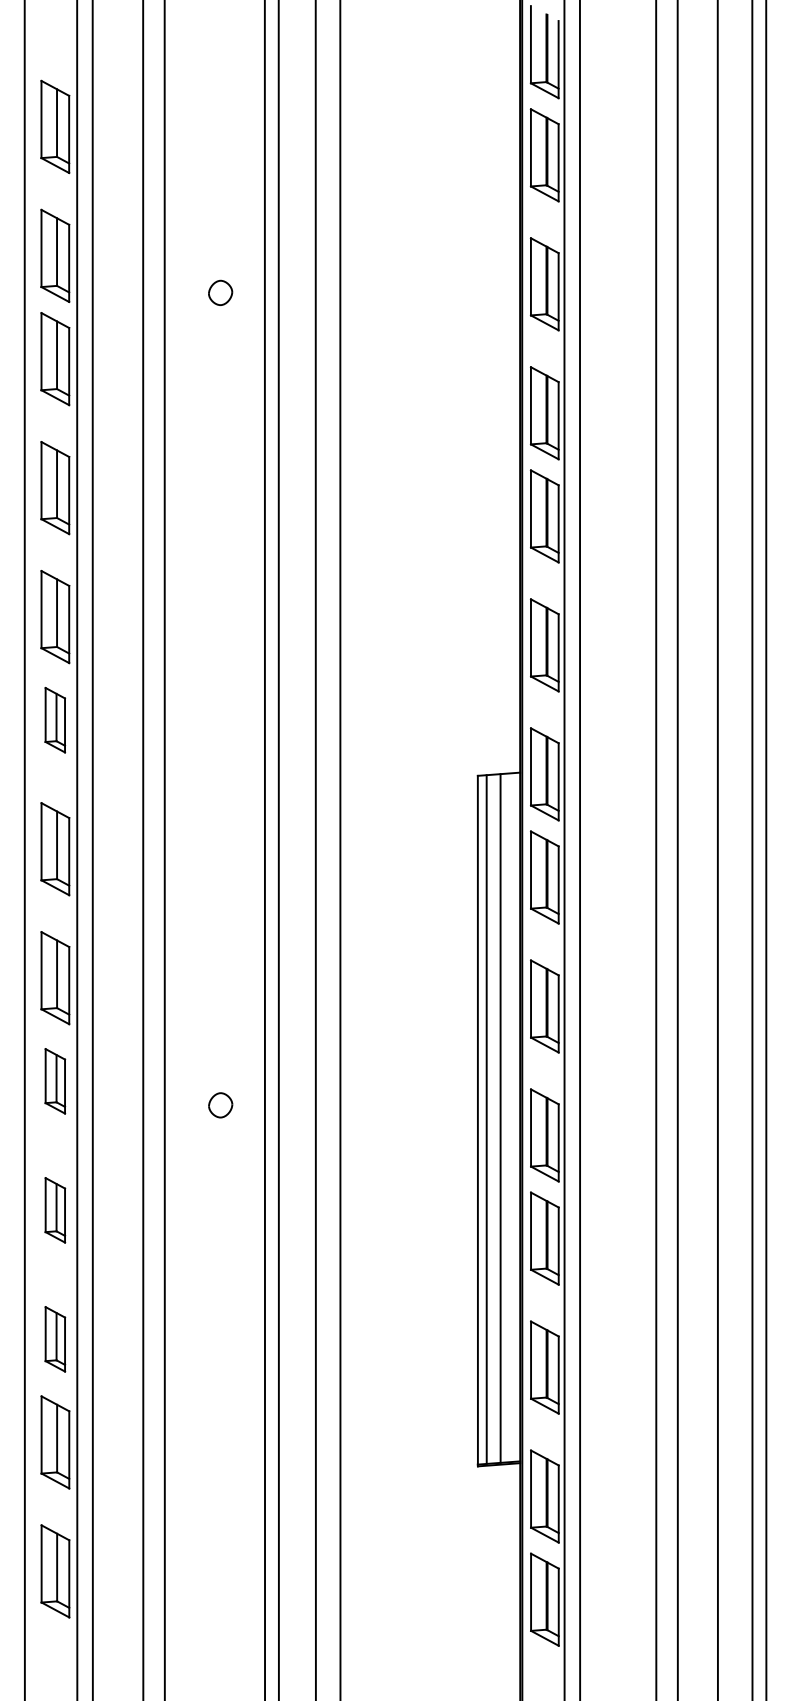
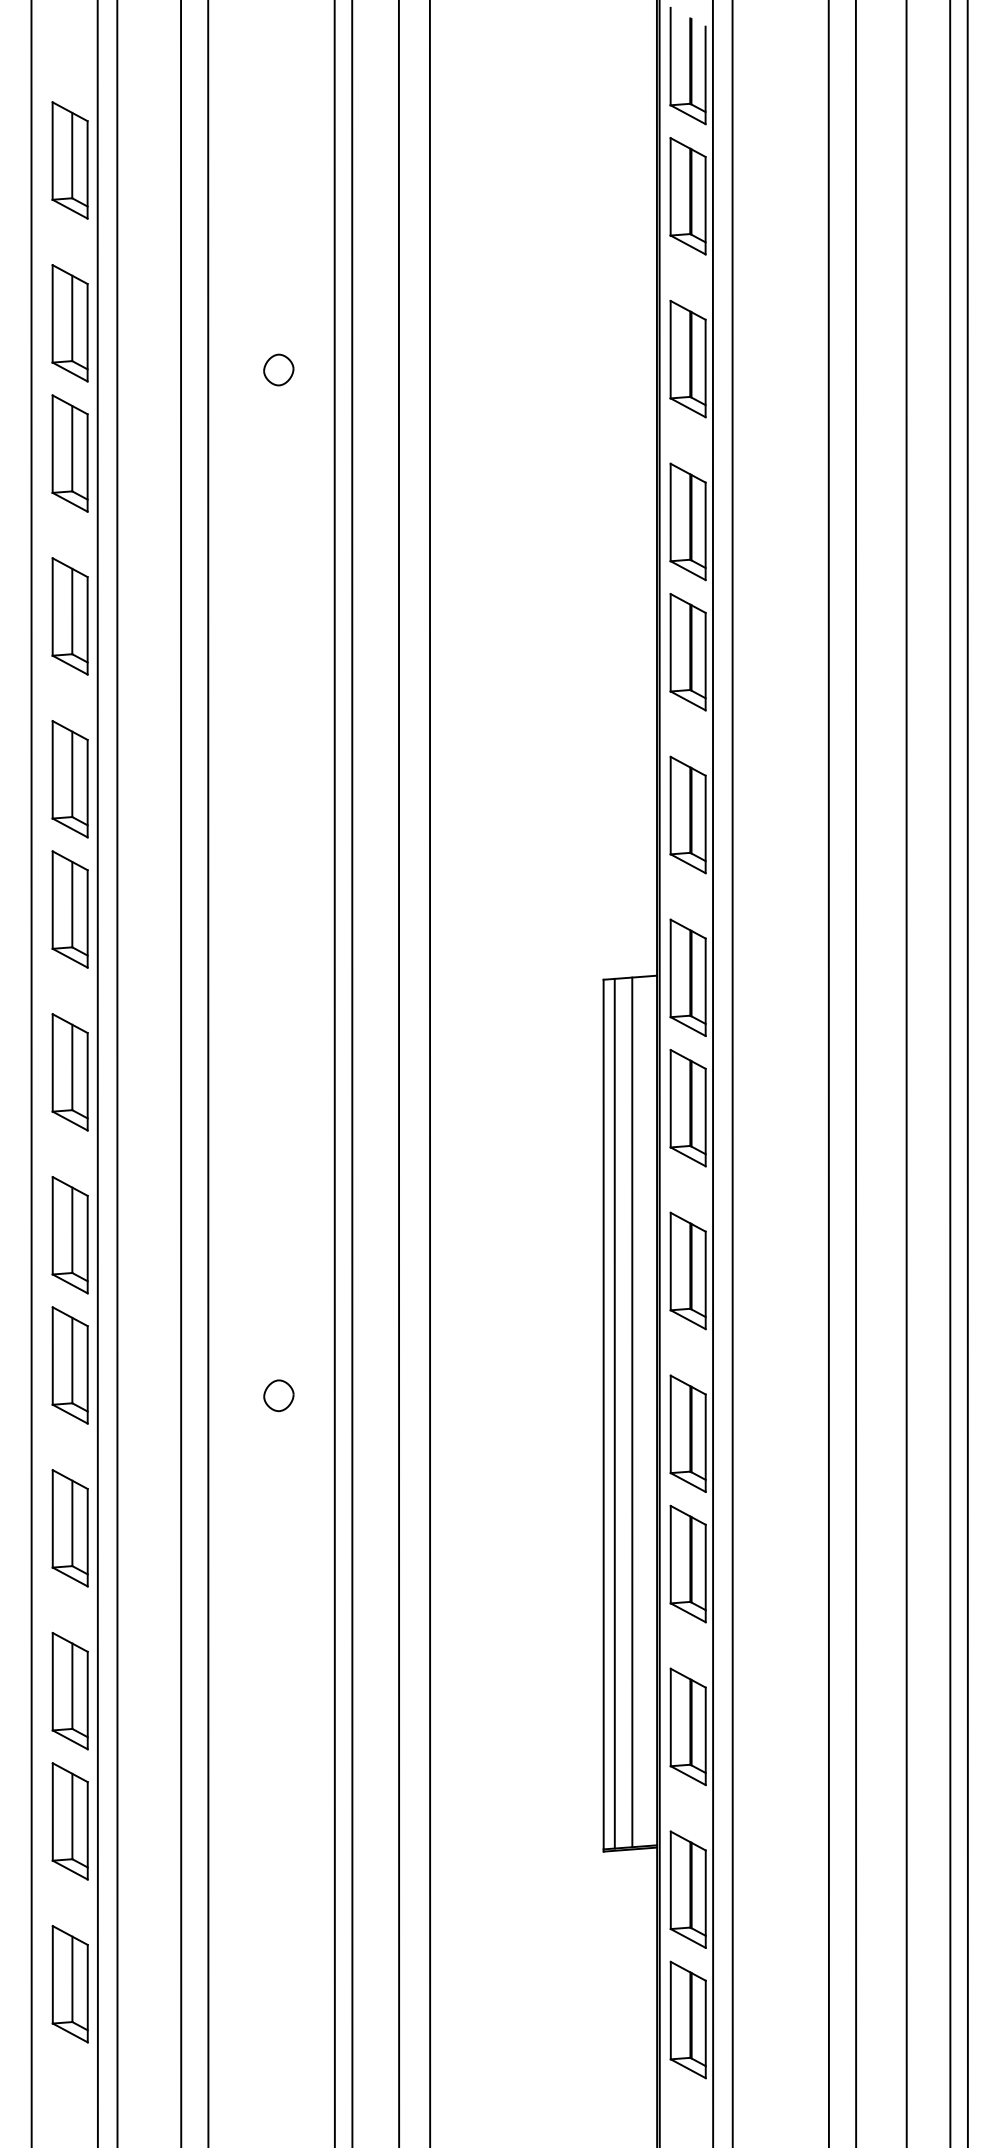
part: (54, 720) -> (69, 909), size x1.43
part: (54, 1081) -> (69, 1365), size x1.43
part: (54, 1210) -> (69, 1528), size x1.43
part: (54, 1339) -> (69, 1691), size x1.43

